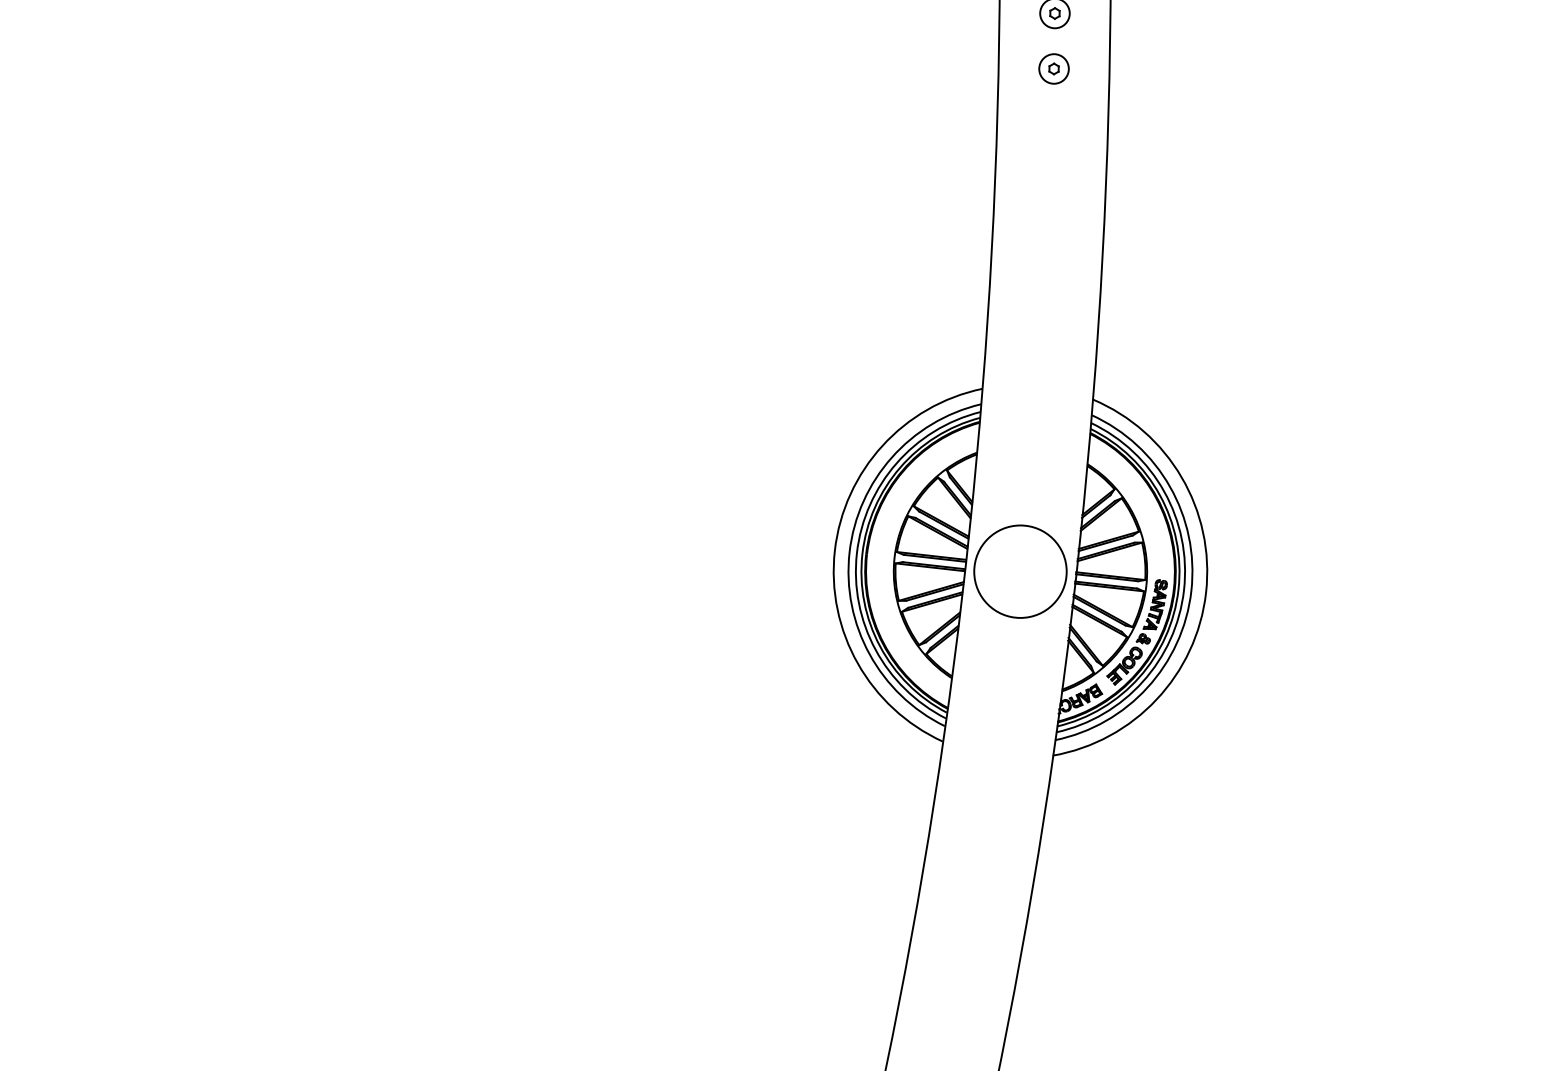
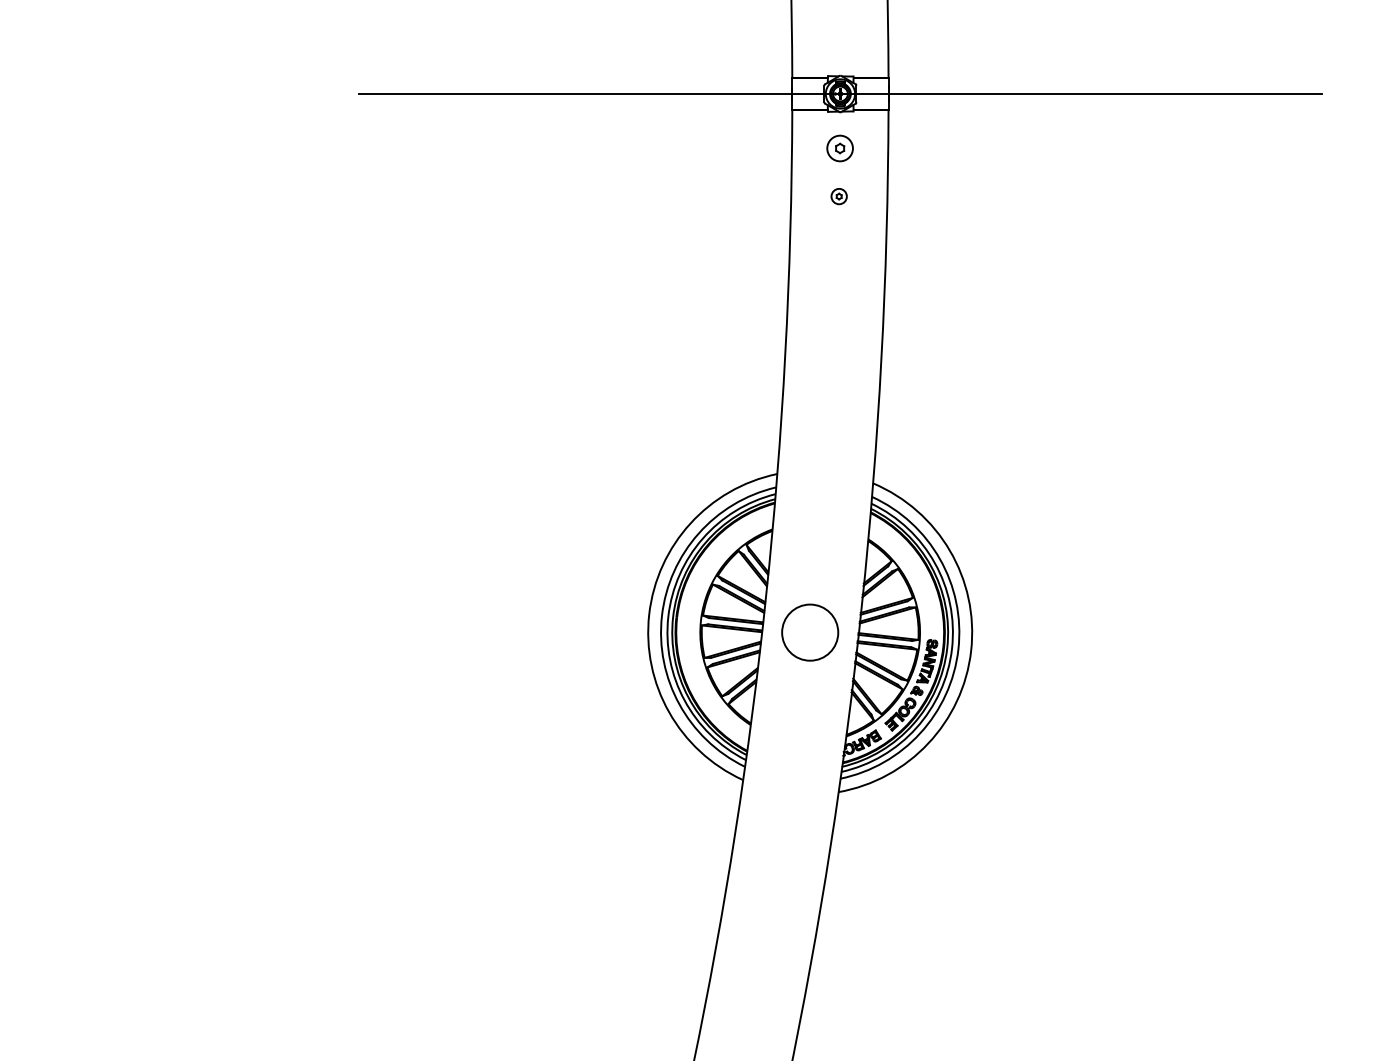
part: (1053, 68) -> (838, 196), size x0.6
circle: (1020, 571) -> (810, 632), size x0.7

